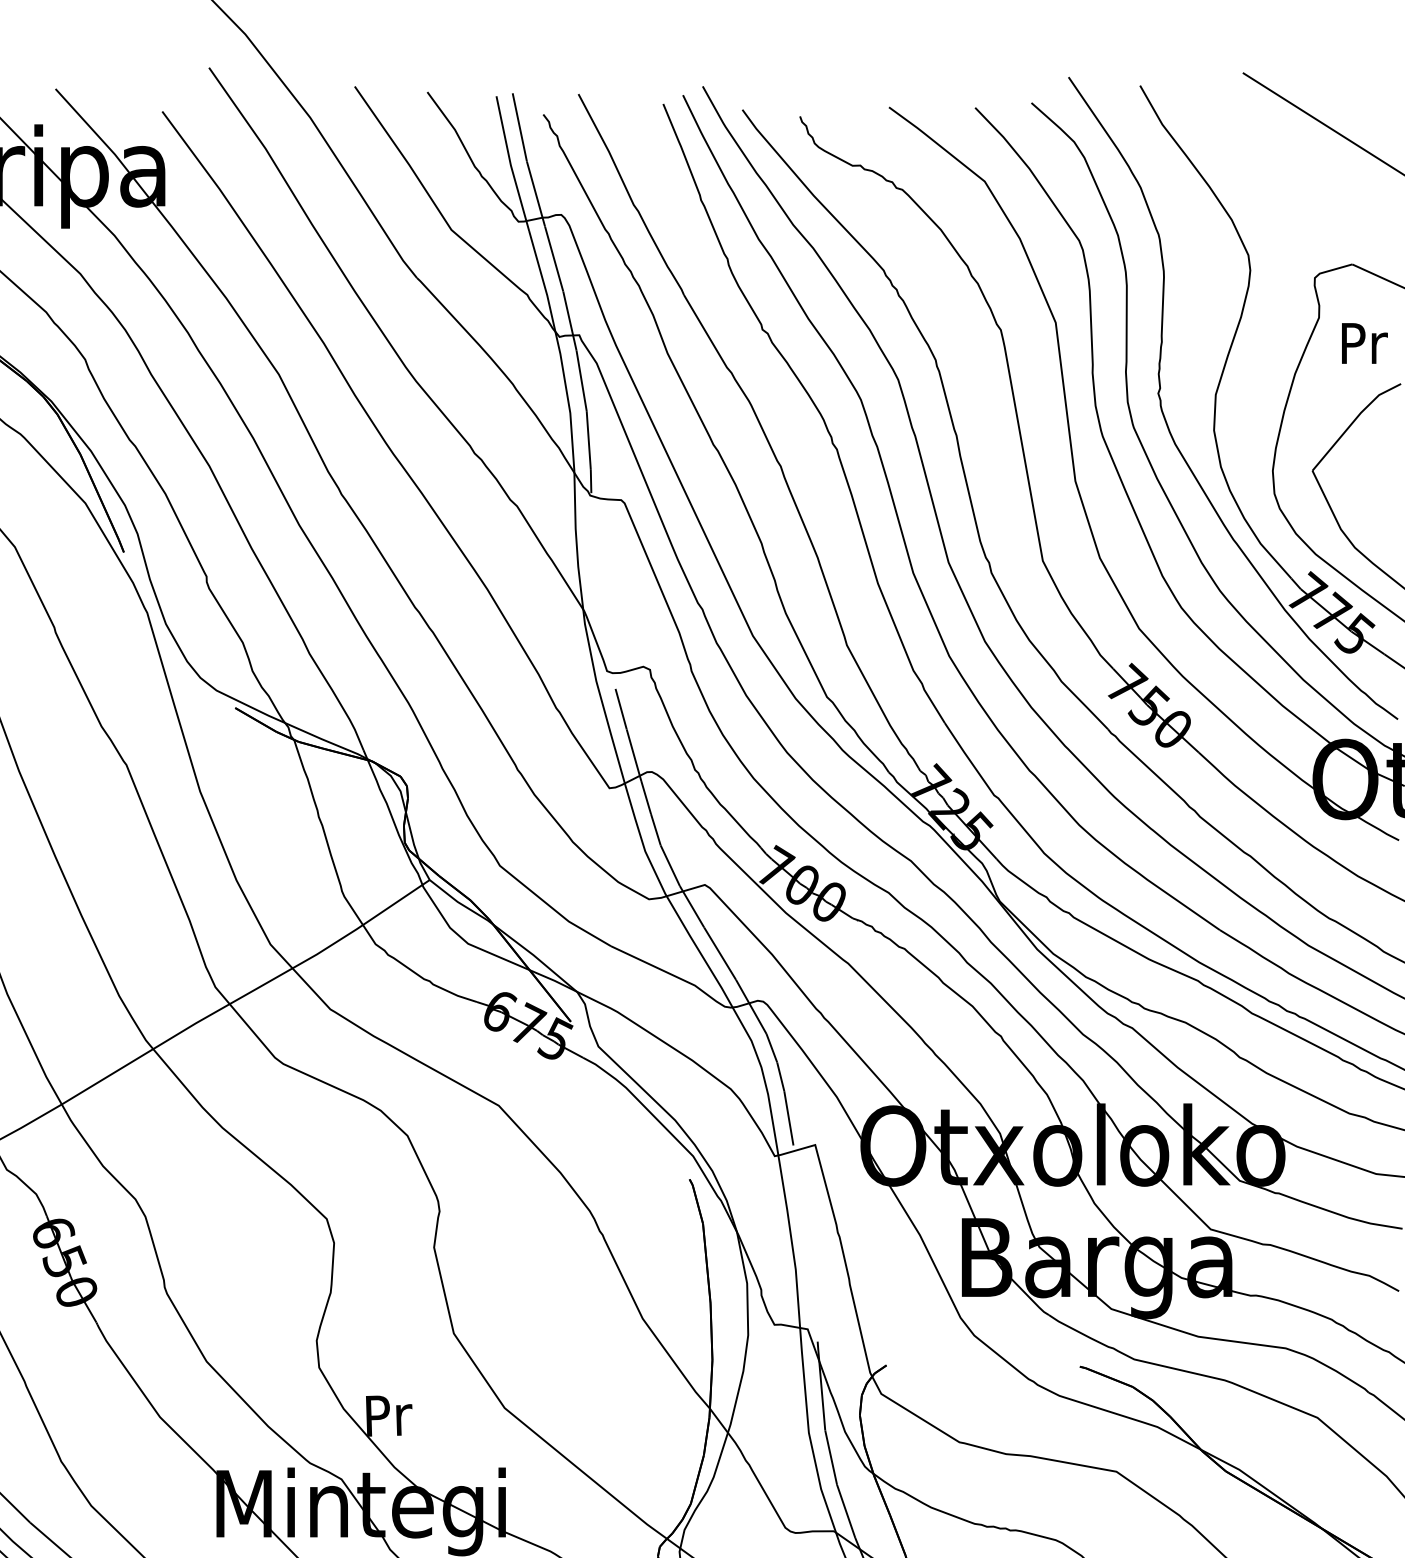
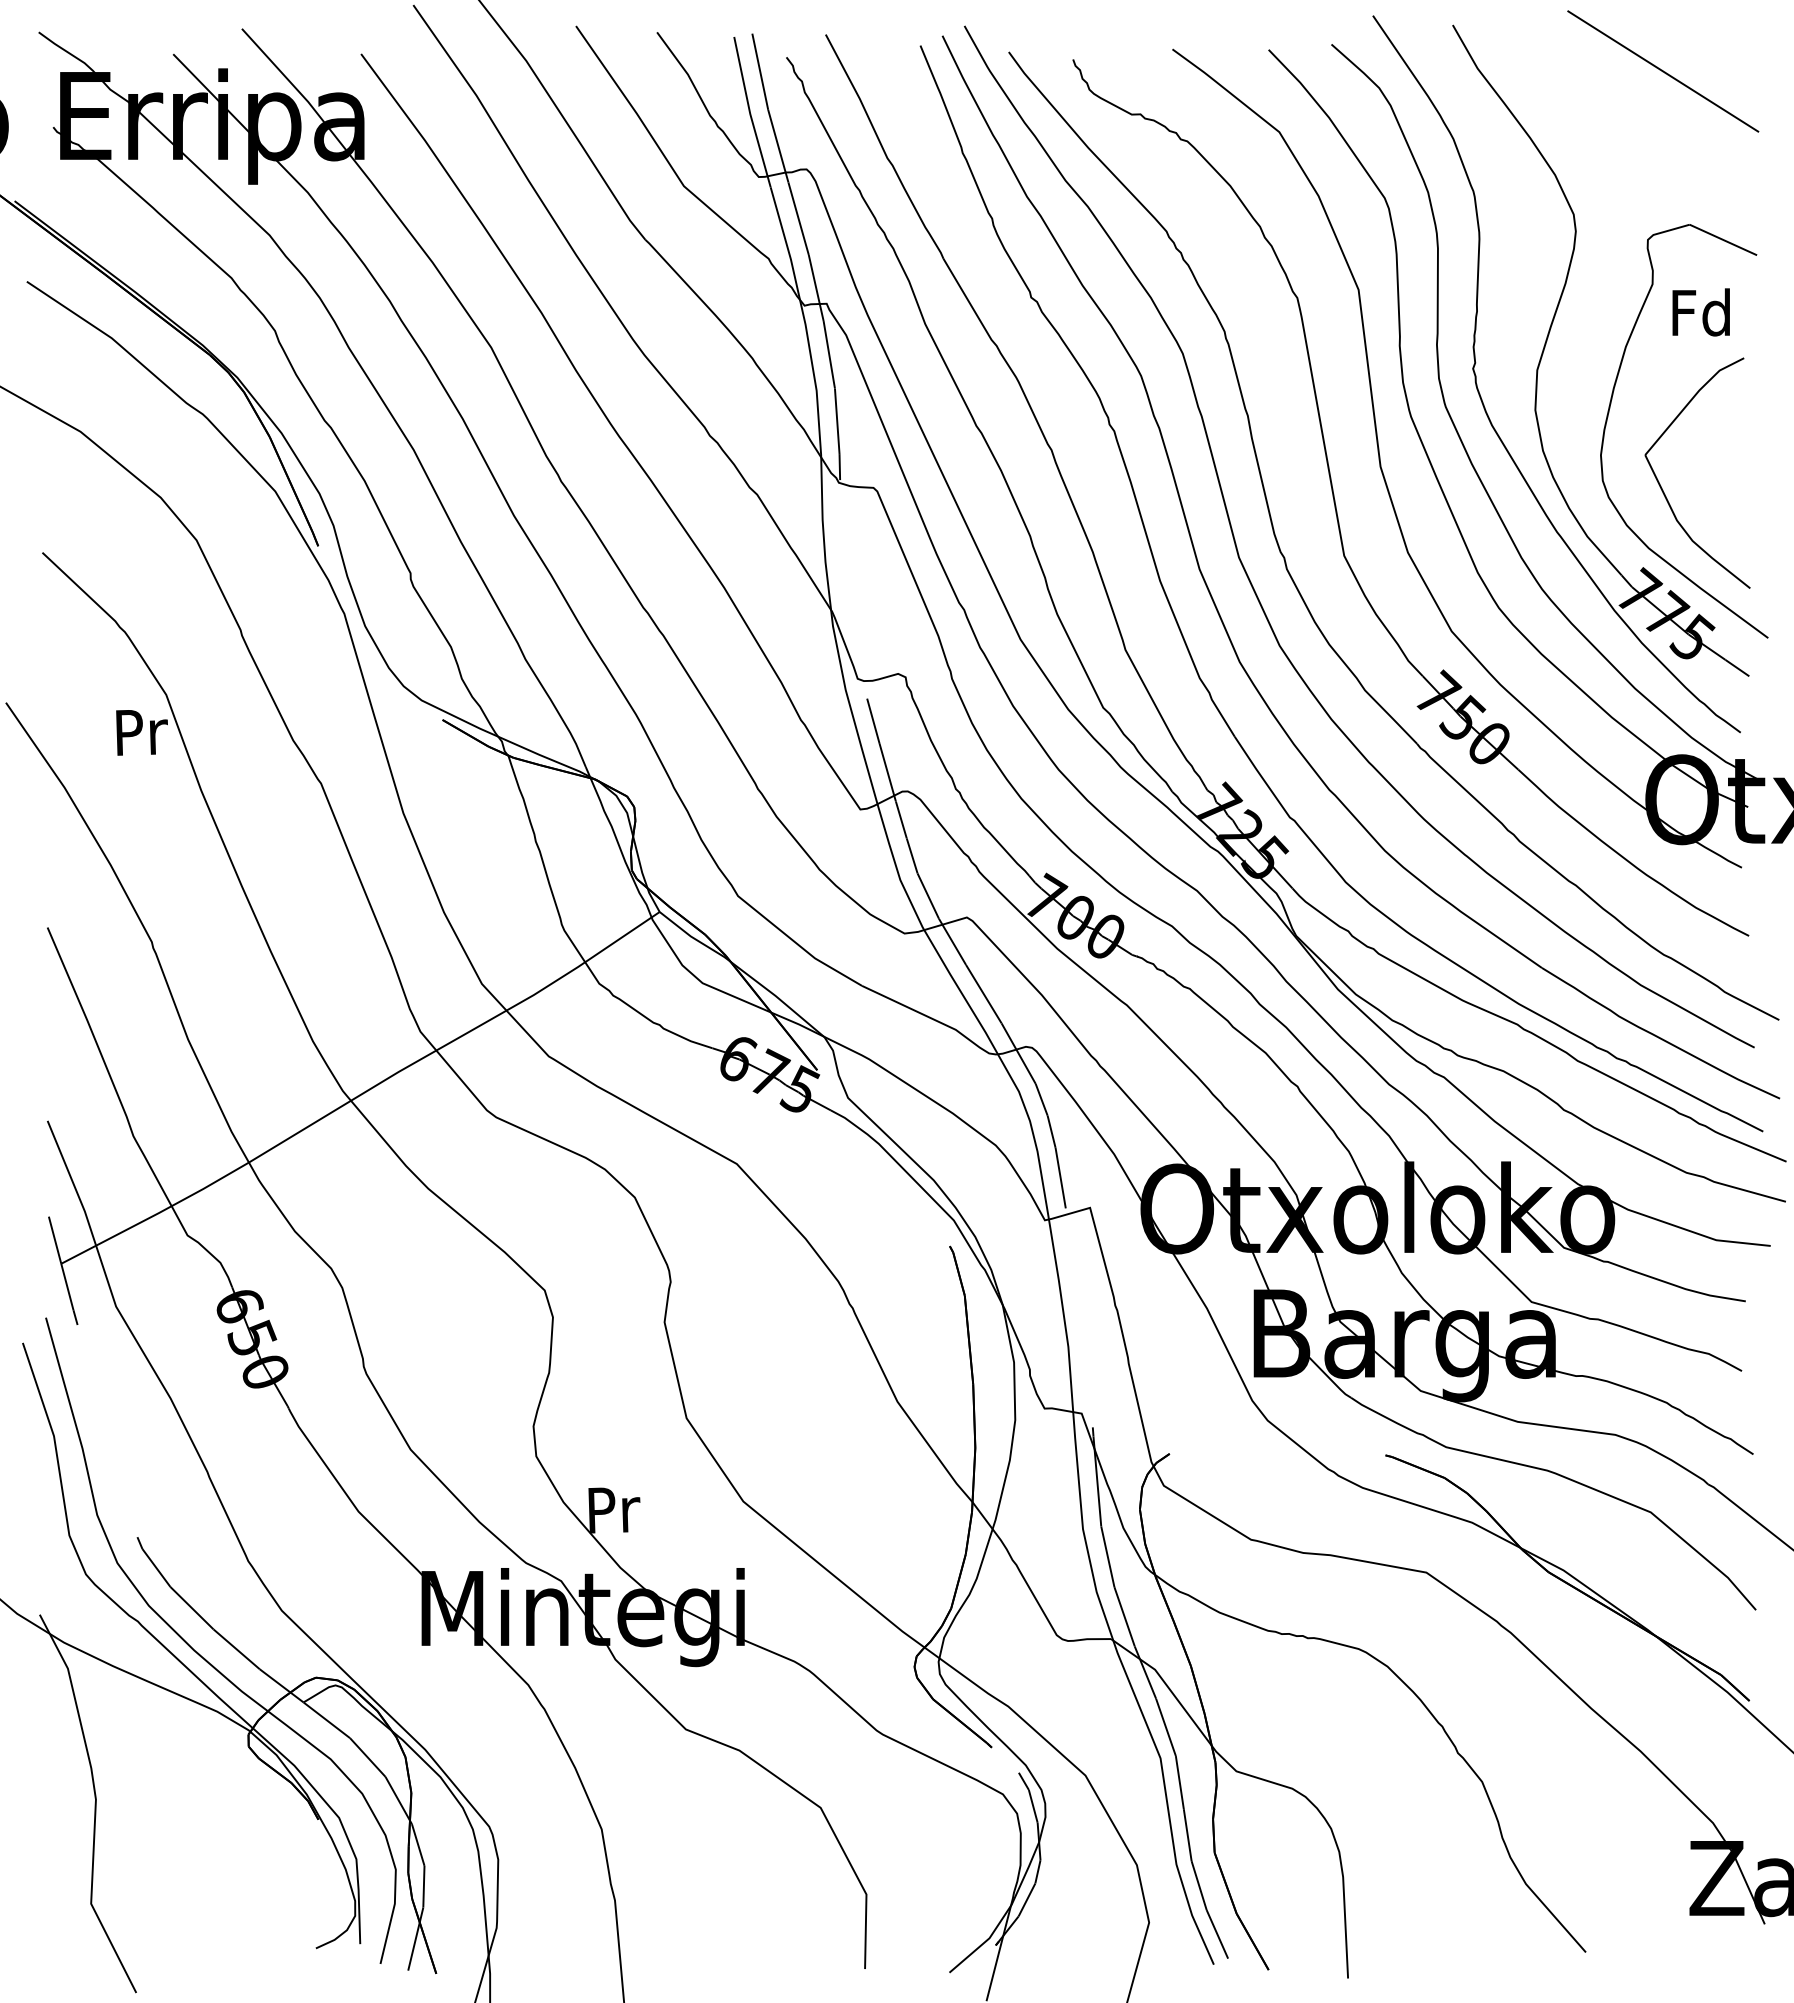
text: (1361, 343) -> (1700, 312), Pr -> Fd

